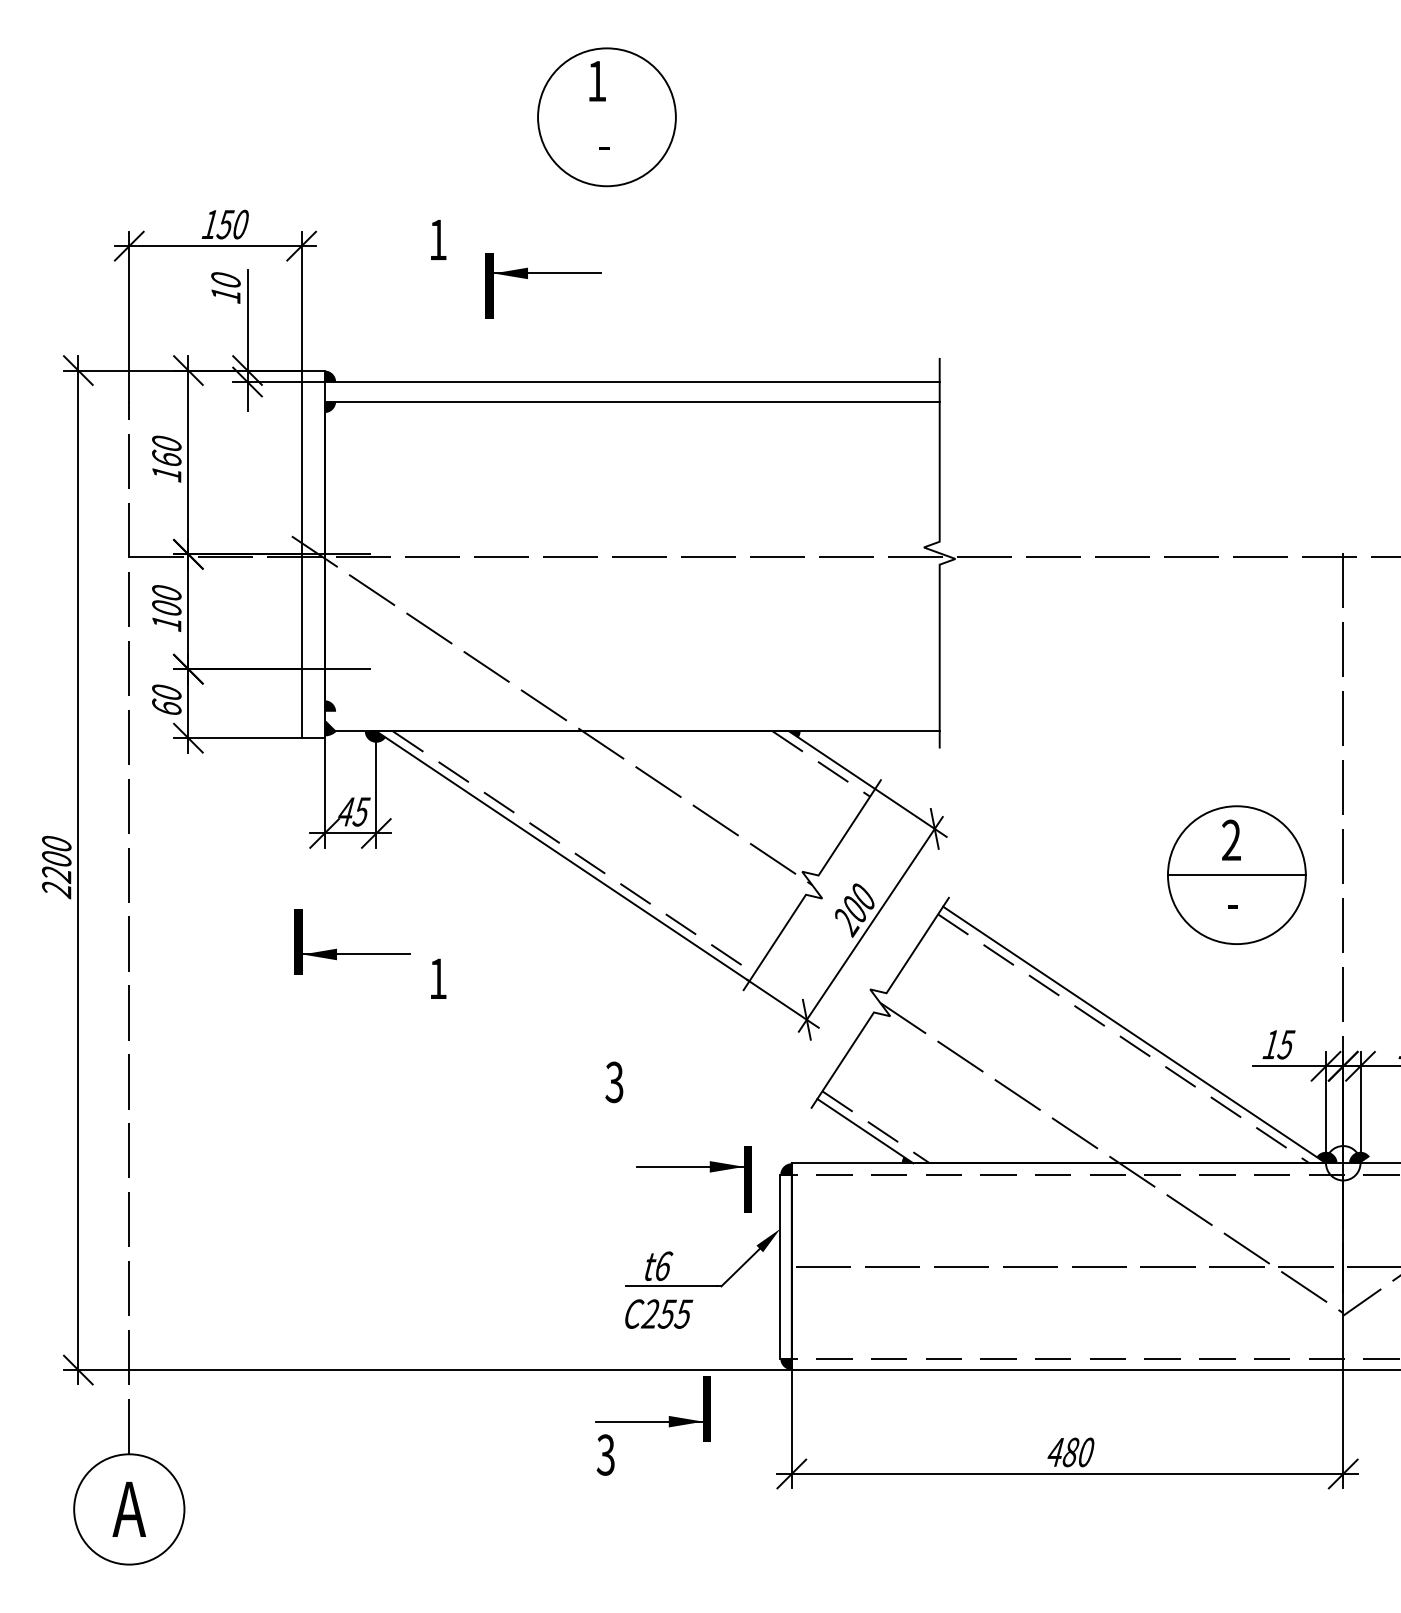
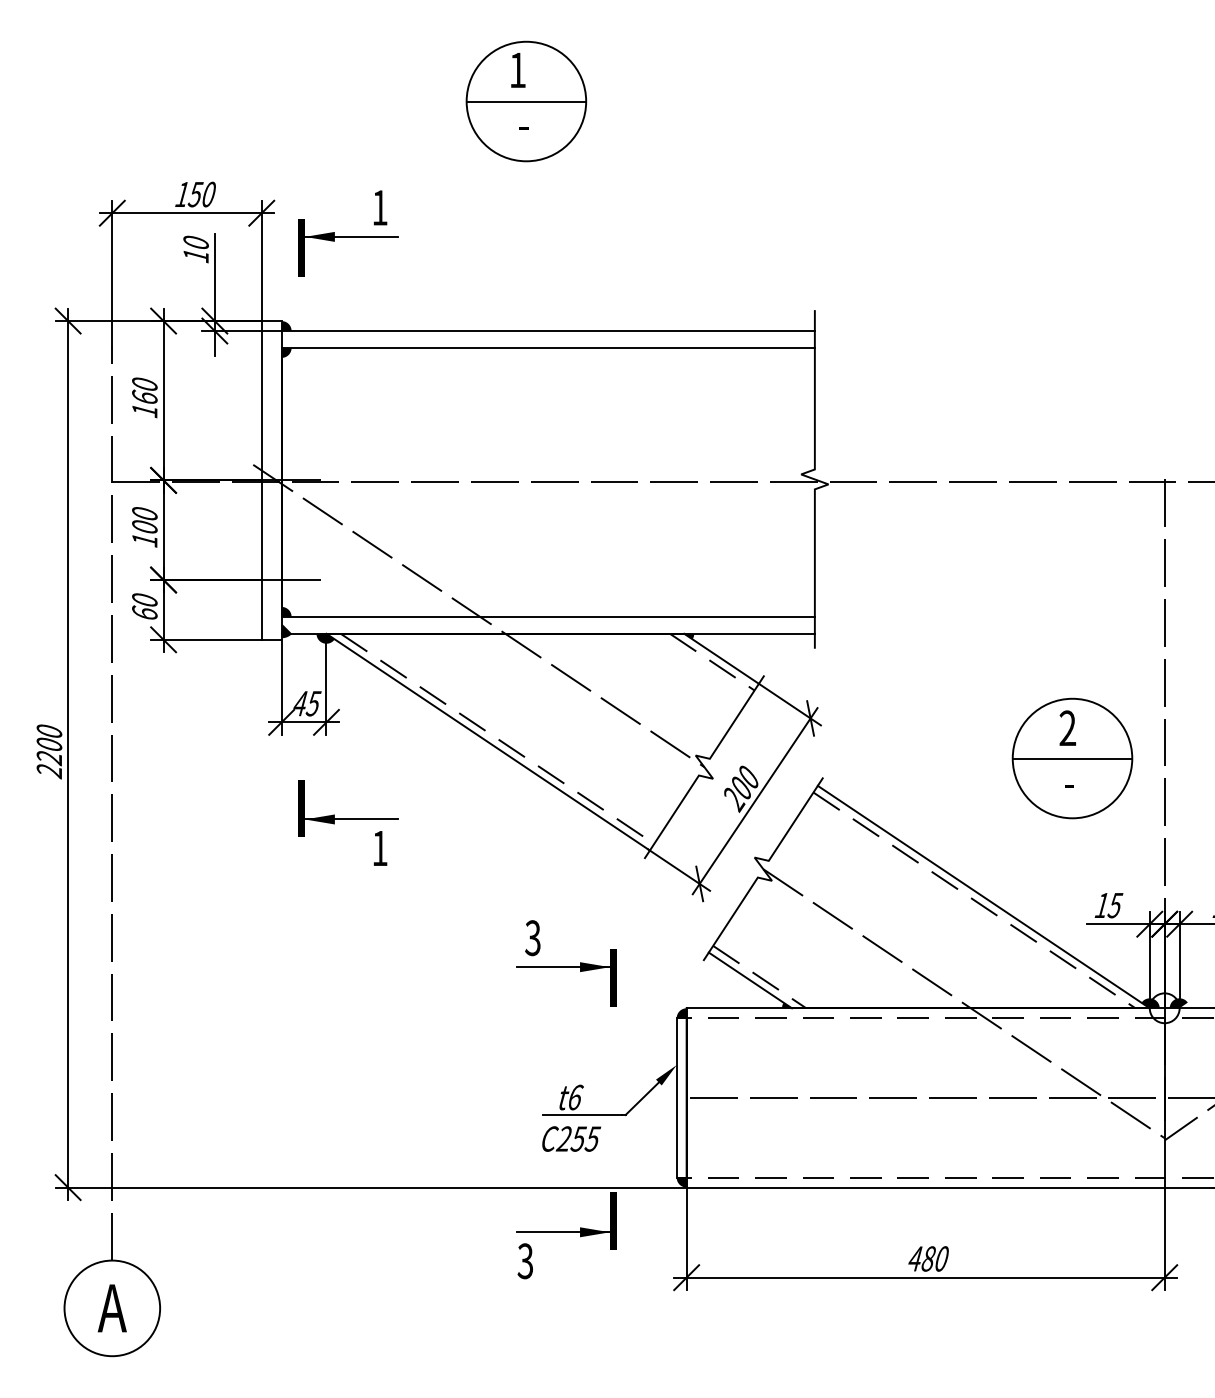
line: (606, 117) -> (526, 101), added
part: (543, 273) -> (348, 236), moved
line: (631, 711) -> (547, 616), added
part: (352, 953) -> (348, 818), moved
part: (693, 1167) -> (565, 967), moved

